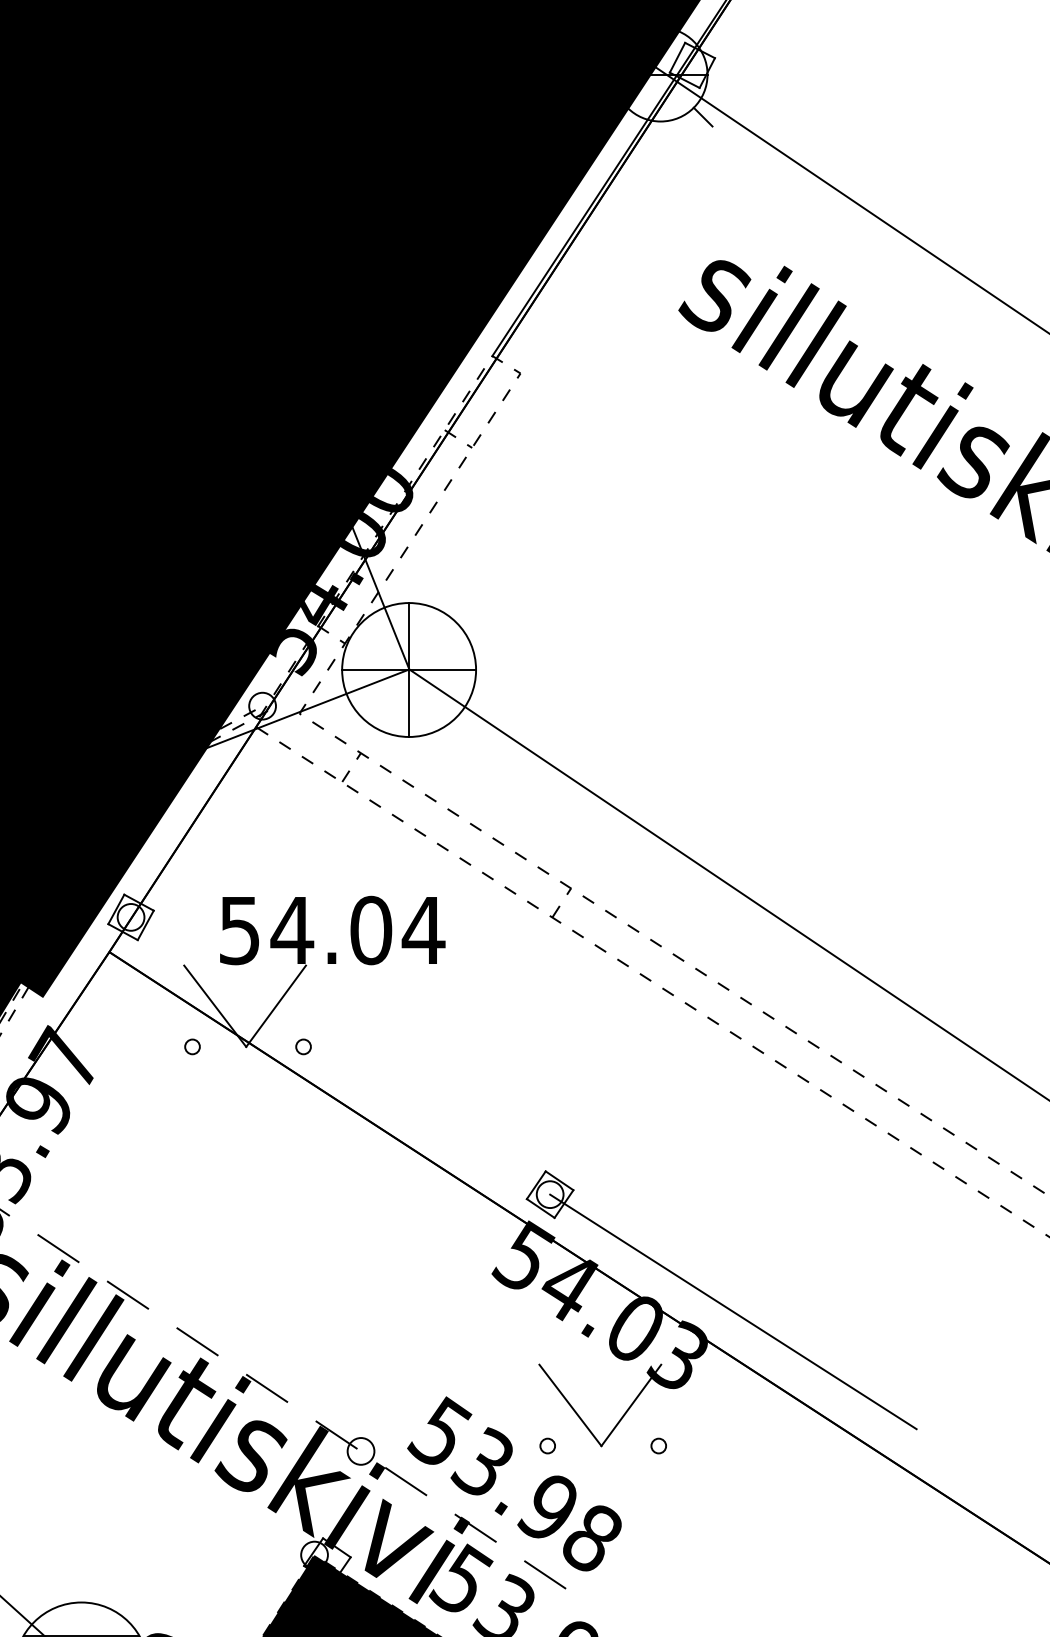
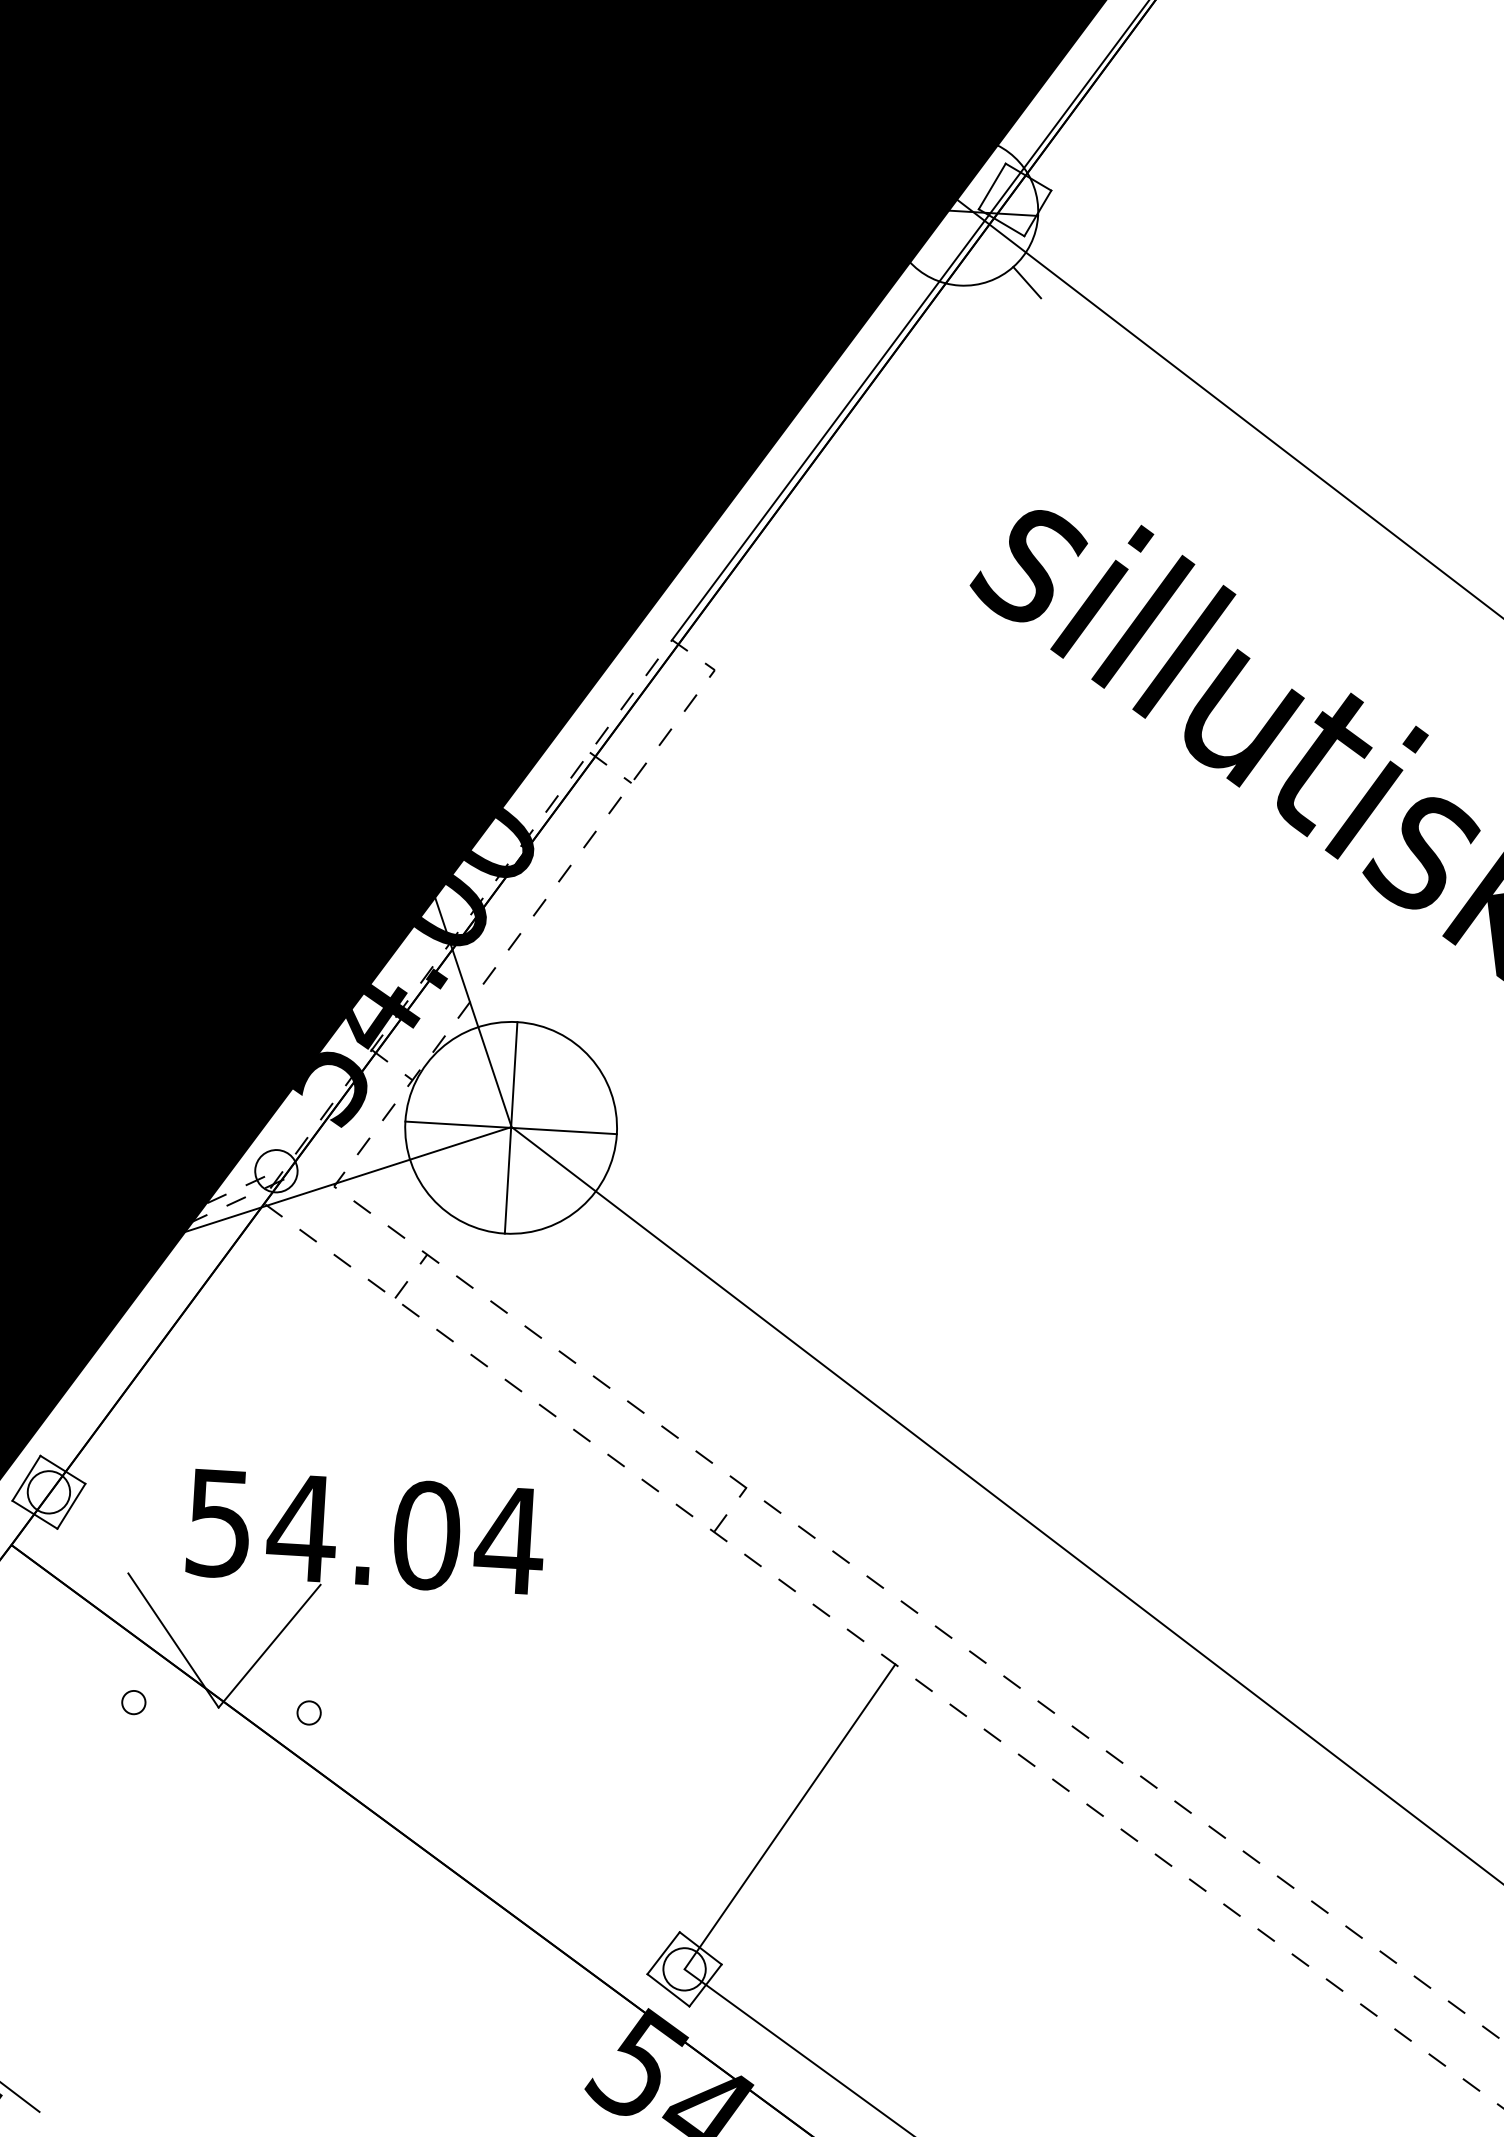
line: (610, 1094) -> (789, 1816), added

